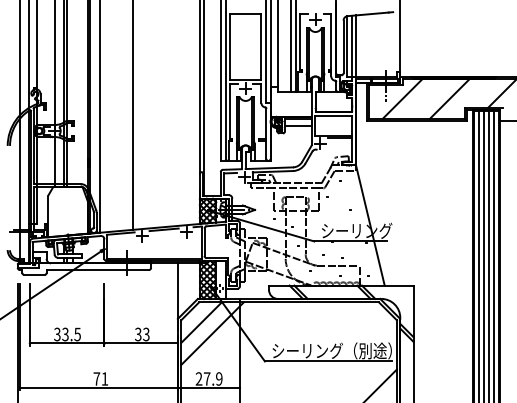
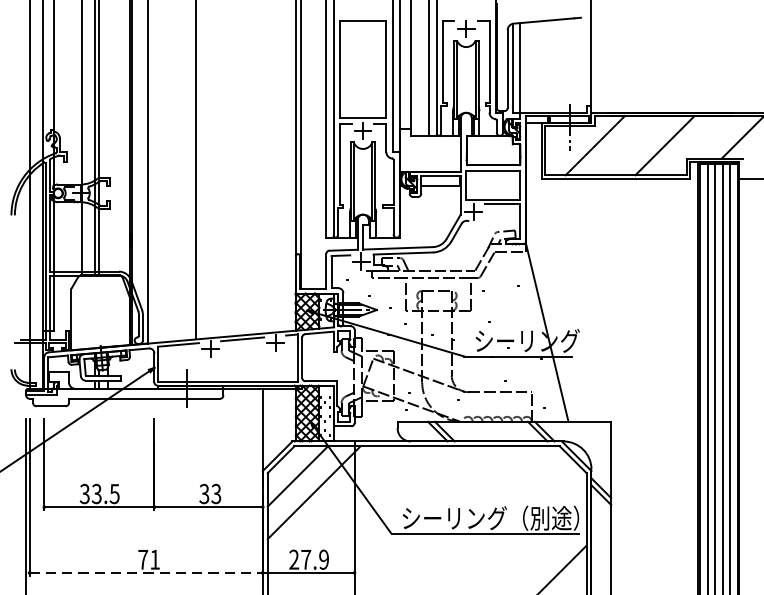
line: (355, 45) -> (525, 67), removed
line: (98, 387) -> (145, 572), solid -> dashed

